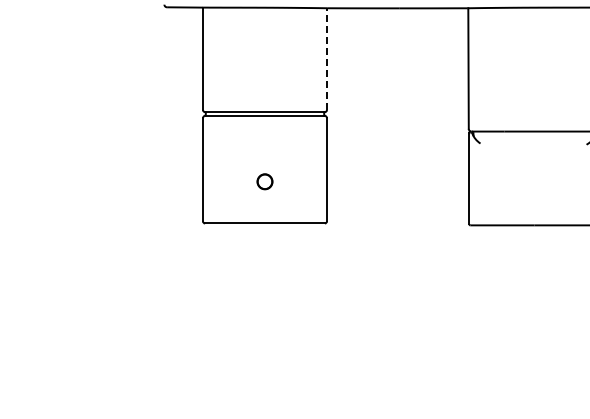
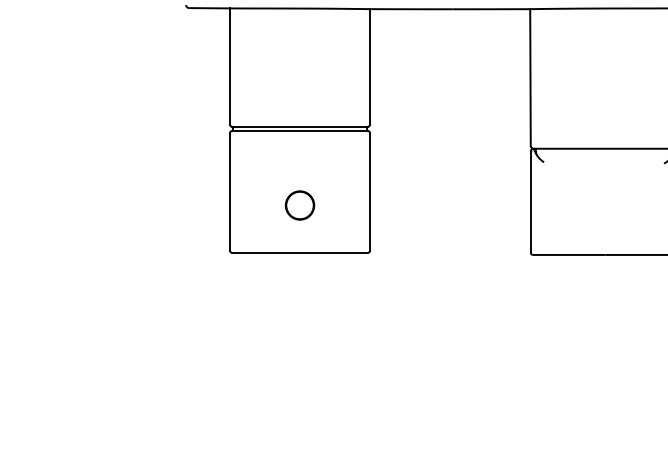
line: (327, 59) -> (370, 67), dashed -> solid
part: (264, 181) -> (299, 205), size x1.67

